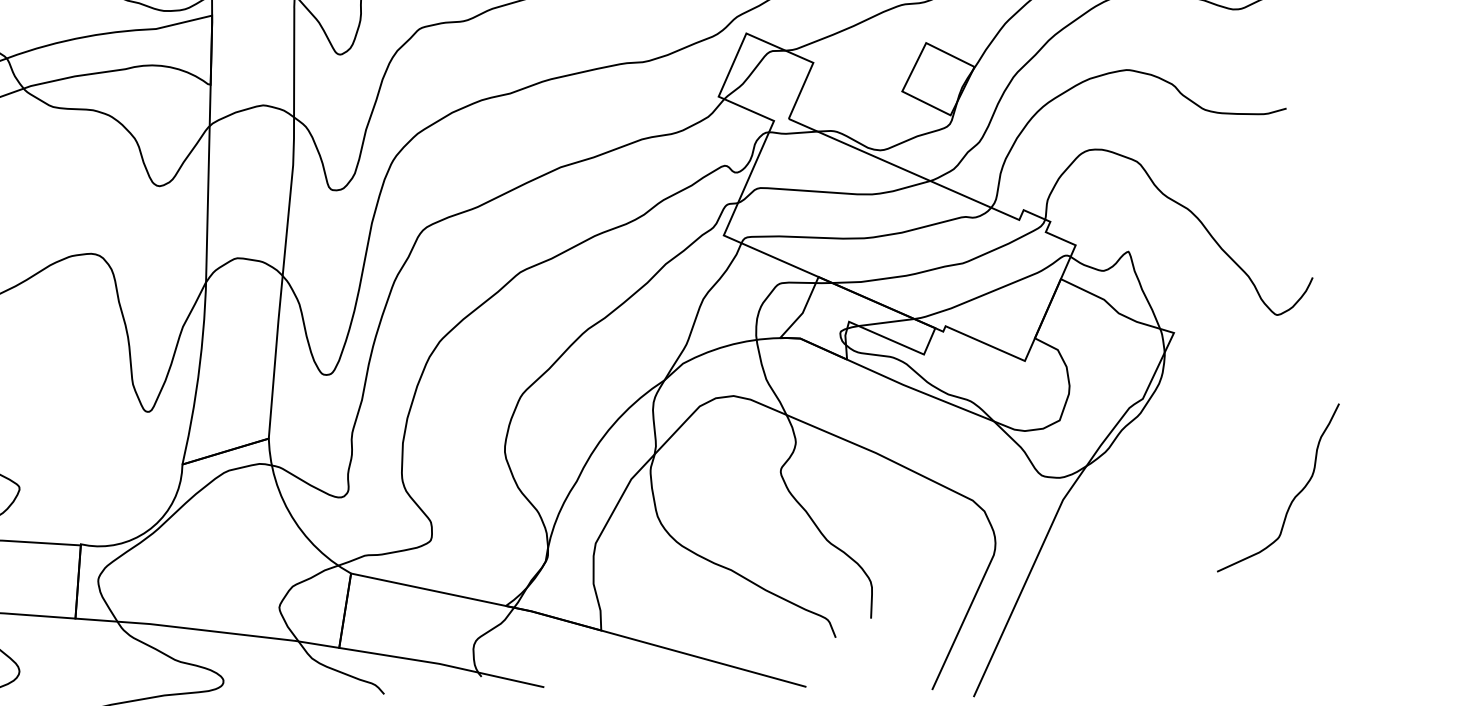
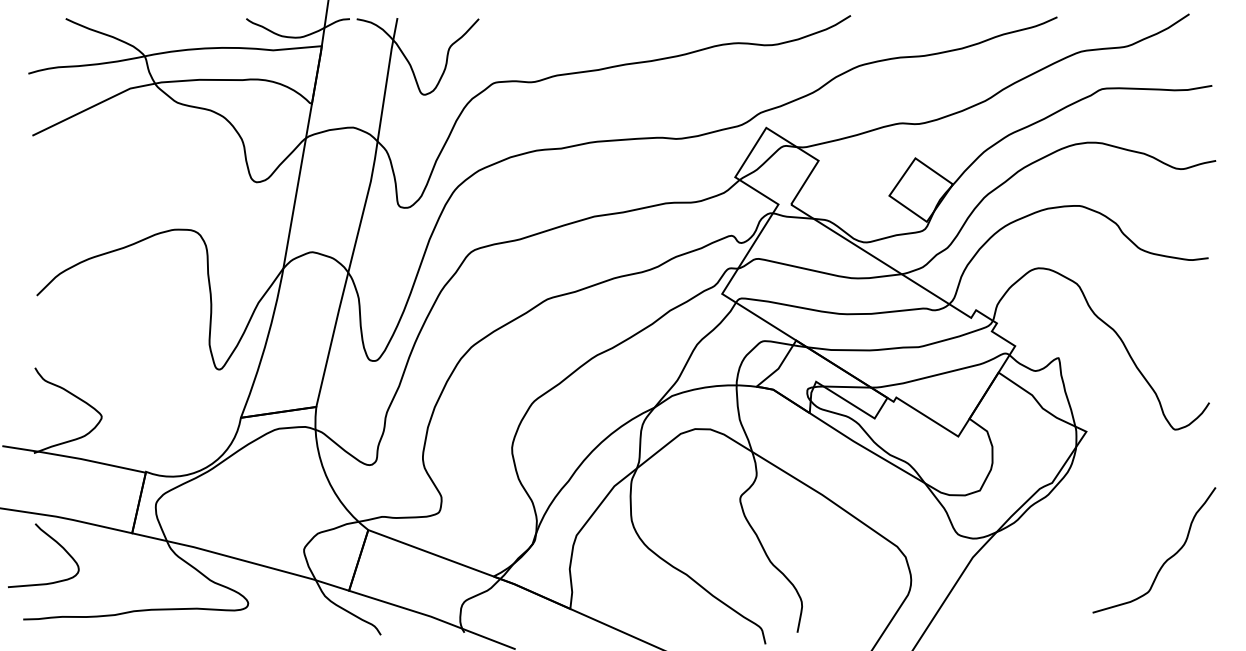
curve: (1293, 497) -> (1165, 560), moved

